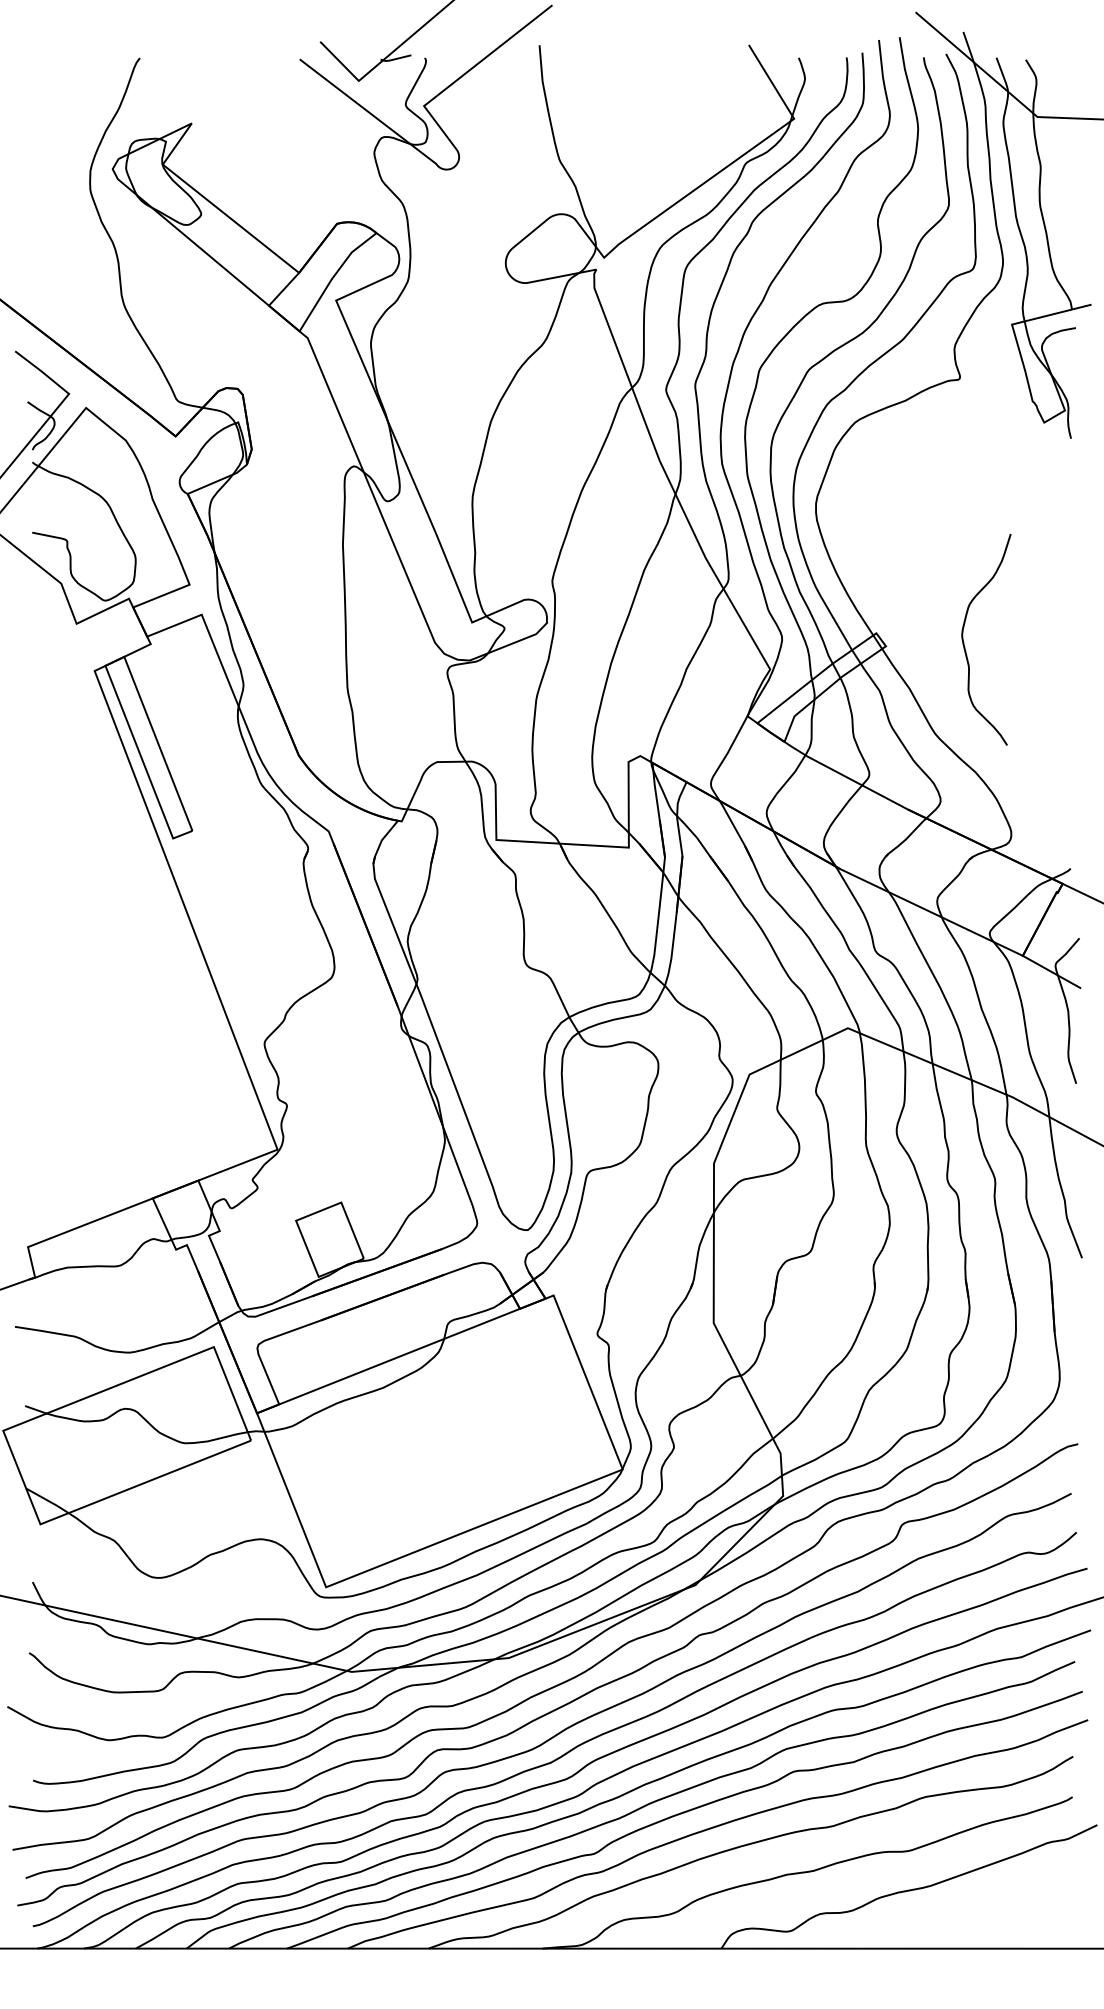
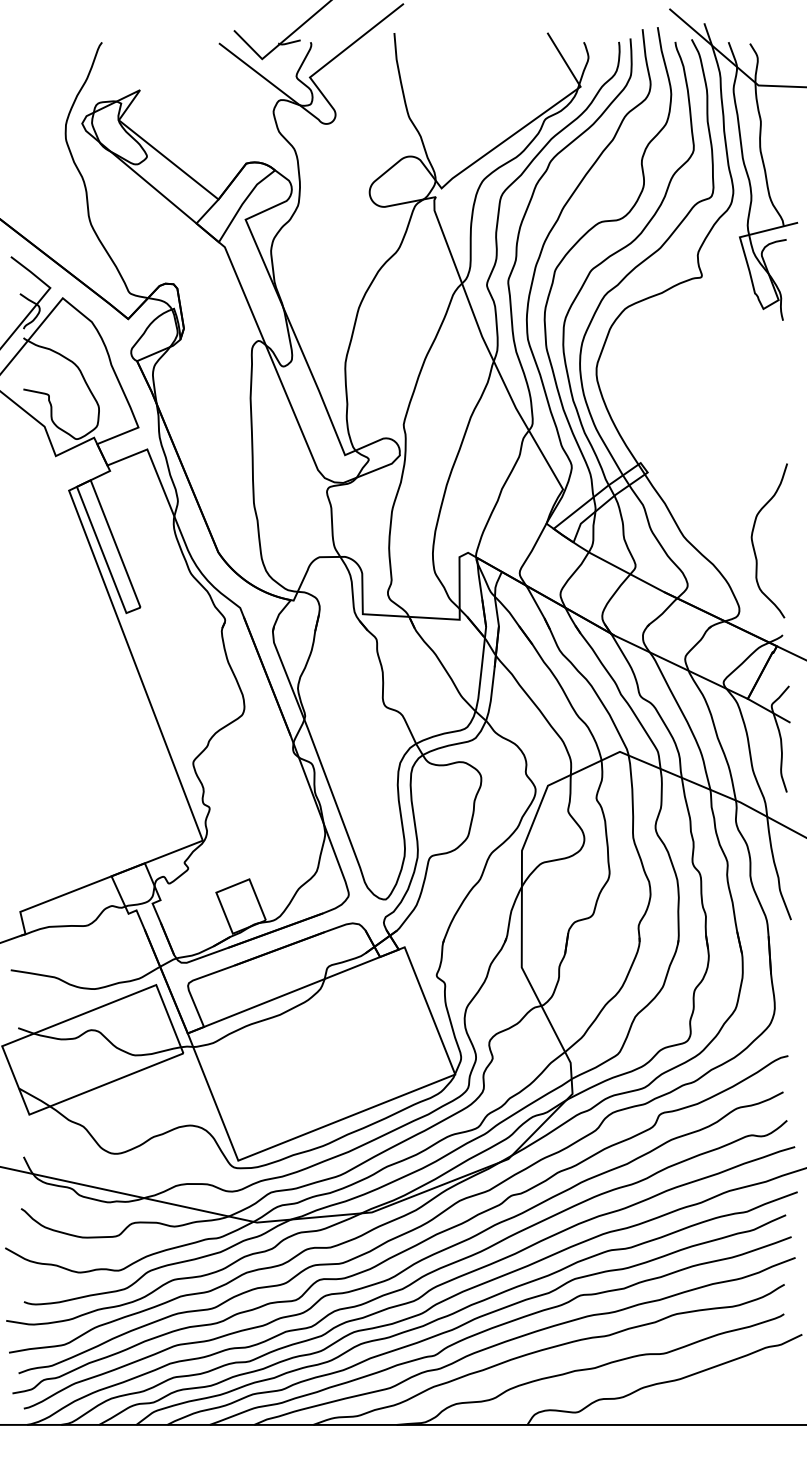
curve: (964, 642) -> (753, 542), moved

